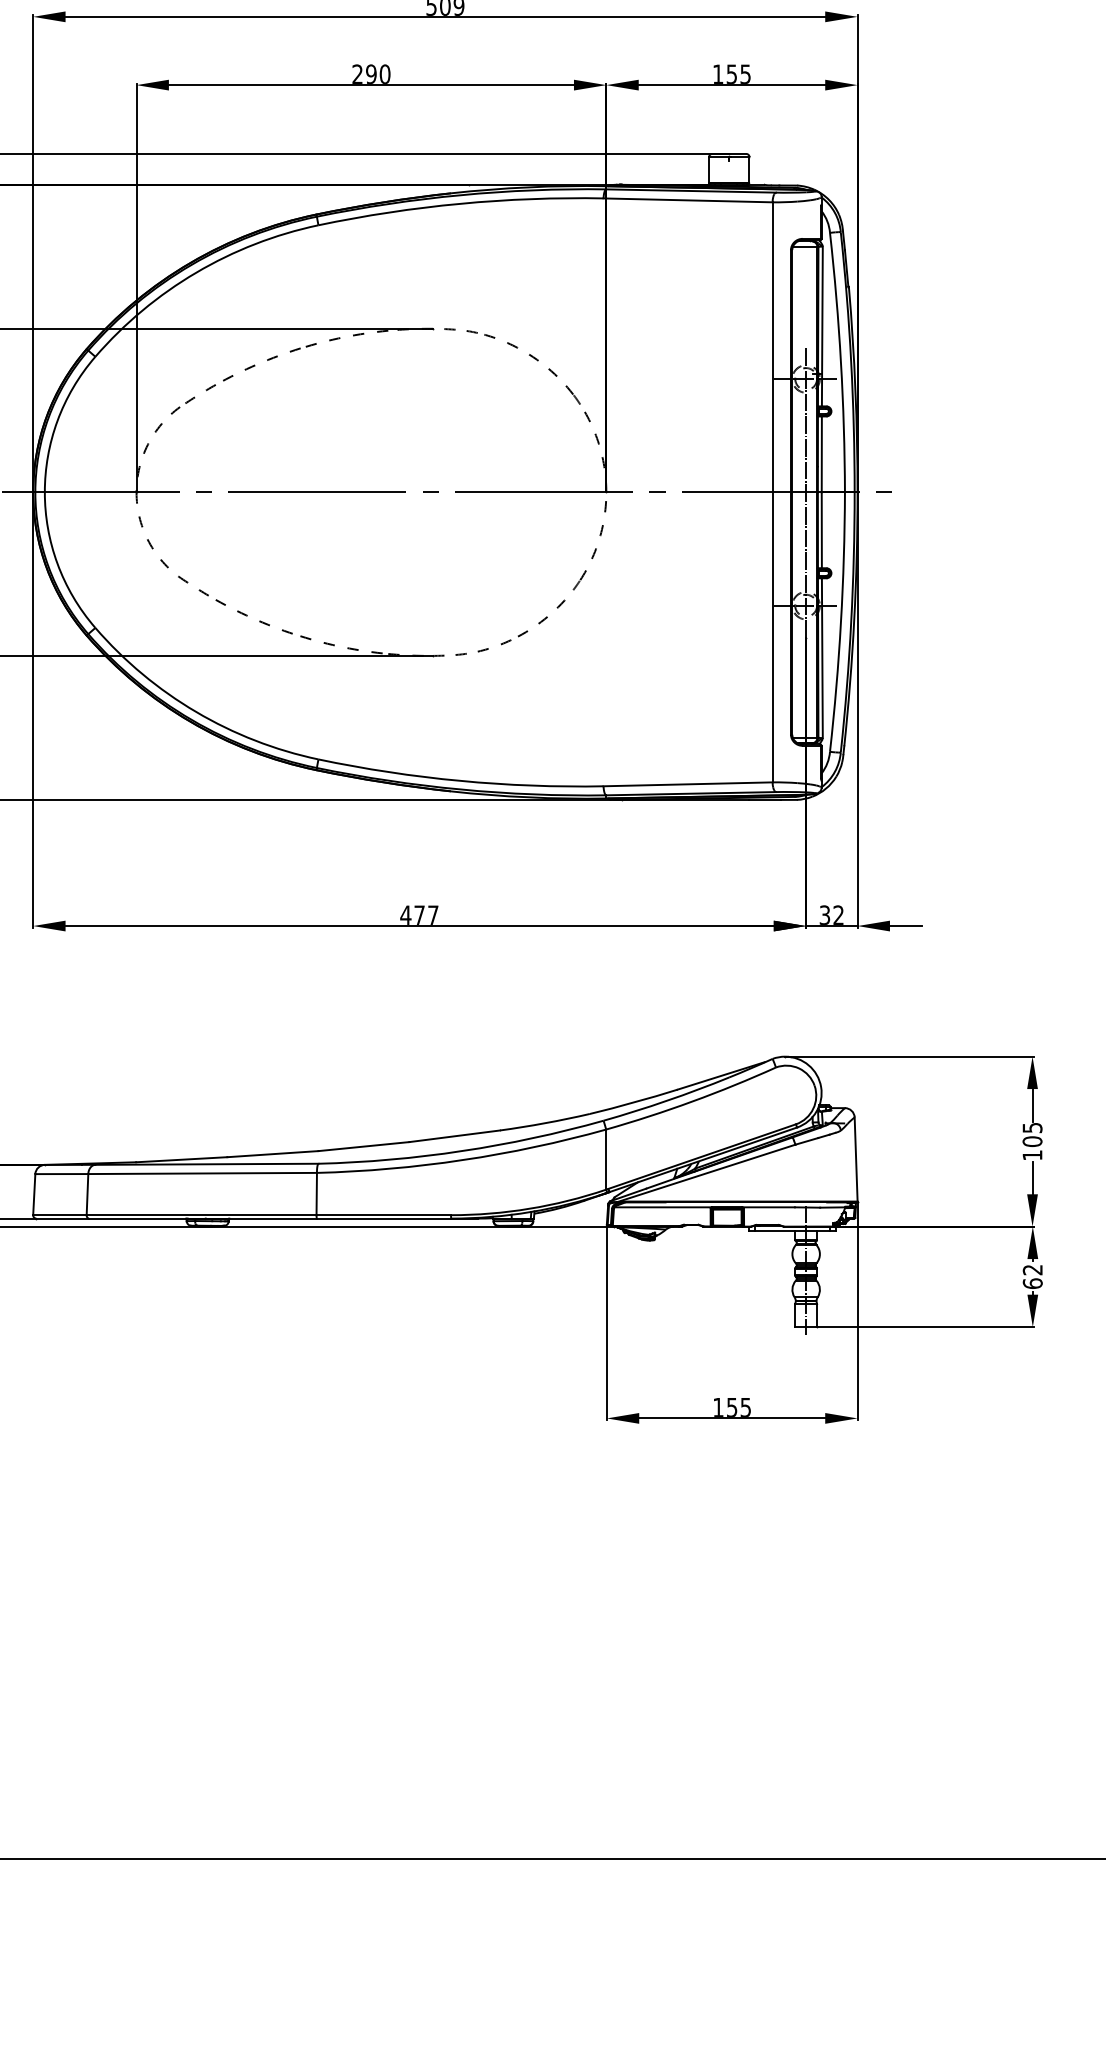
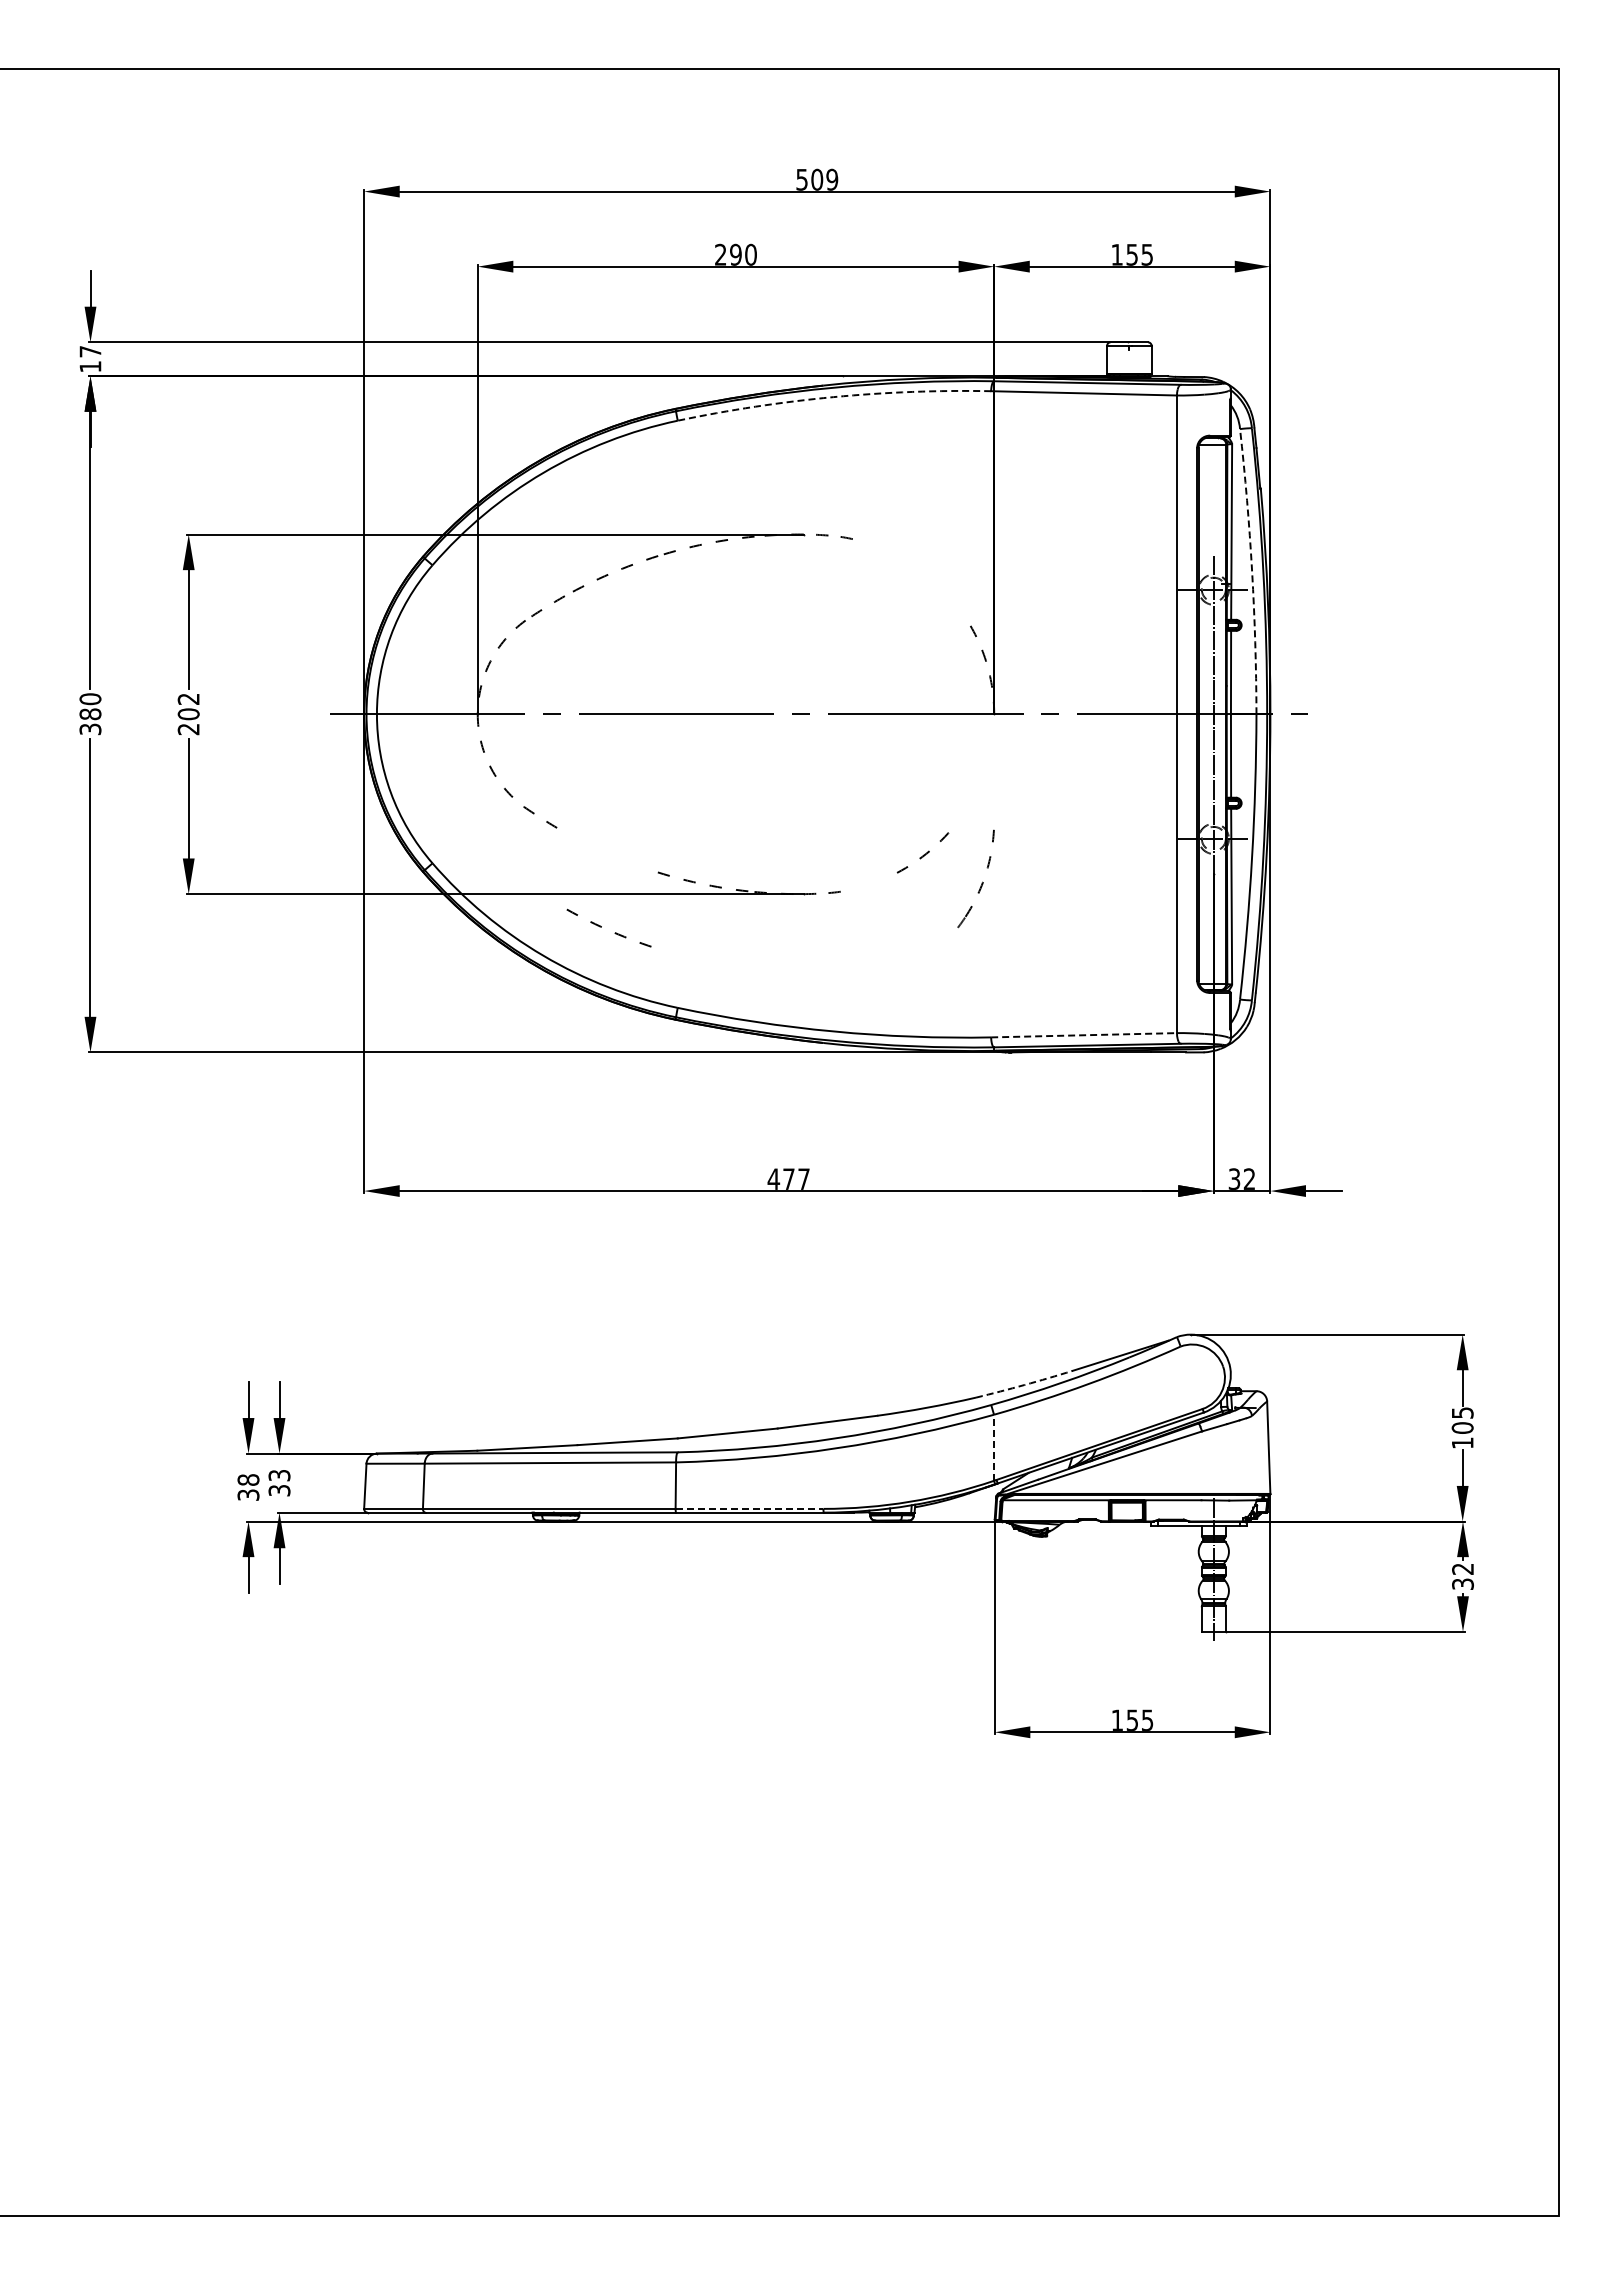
arc: (460, 204) -> (833, 397), solid -> dashed
part: (537, 361) -> (918, 570), removed
arc: (841, 362) -> (1252, 571), solid -> dashed
part: (595, 548) -> (982, 881), moved
arc: (247, 616) -> (601, 927), moved
arc: (488, 648) -> (864, 885), removed
line: (688, 784) -> (1084, 1035), solid -> dashed
arc: (633, 1102) -> (1024, 1384), solid -> dashed
line: (606, 1159) -> (994, 1447), solid -> dashed
line: (383, 1214) -> (749, 1508), solid -> dashed
text: (1032, 1283) -> (1462, 1584), 62 -> 32

